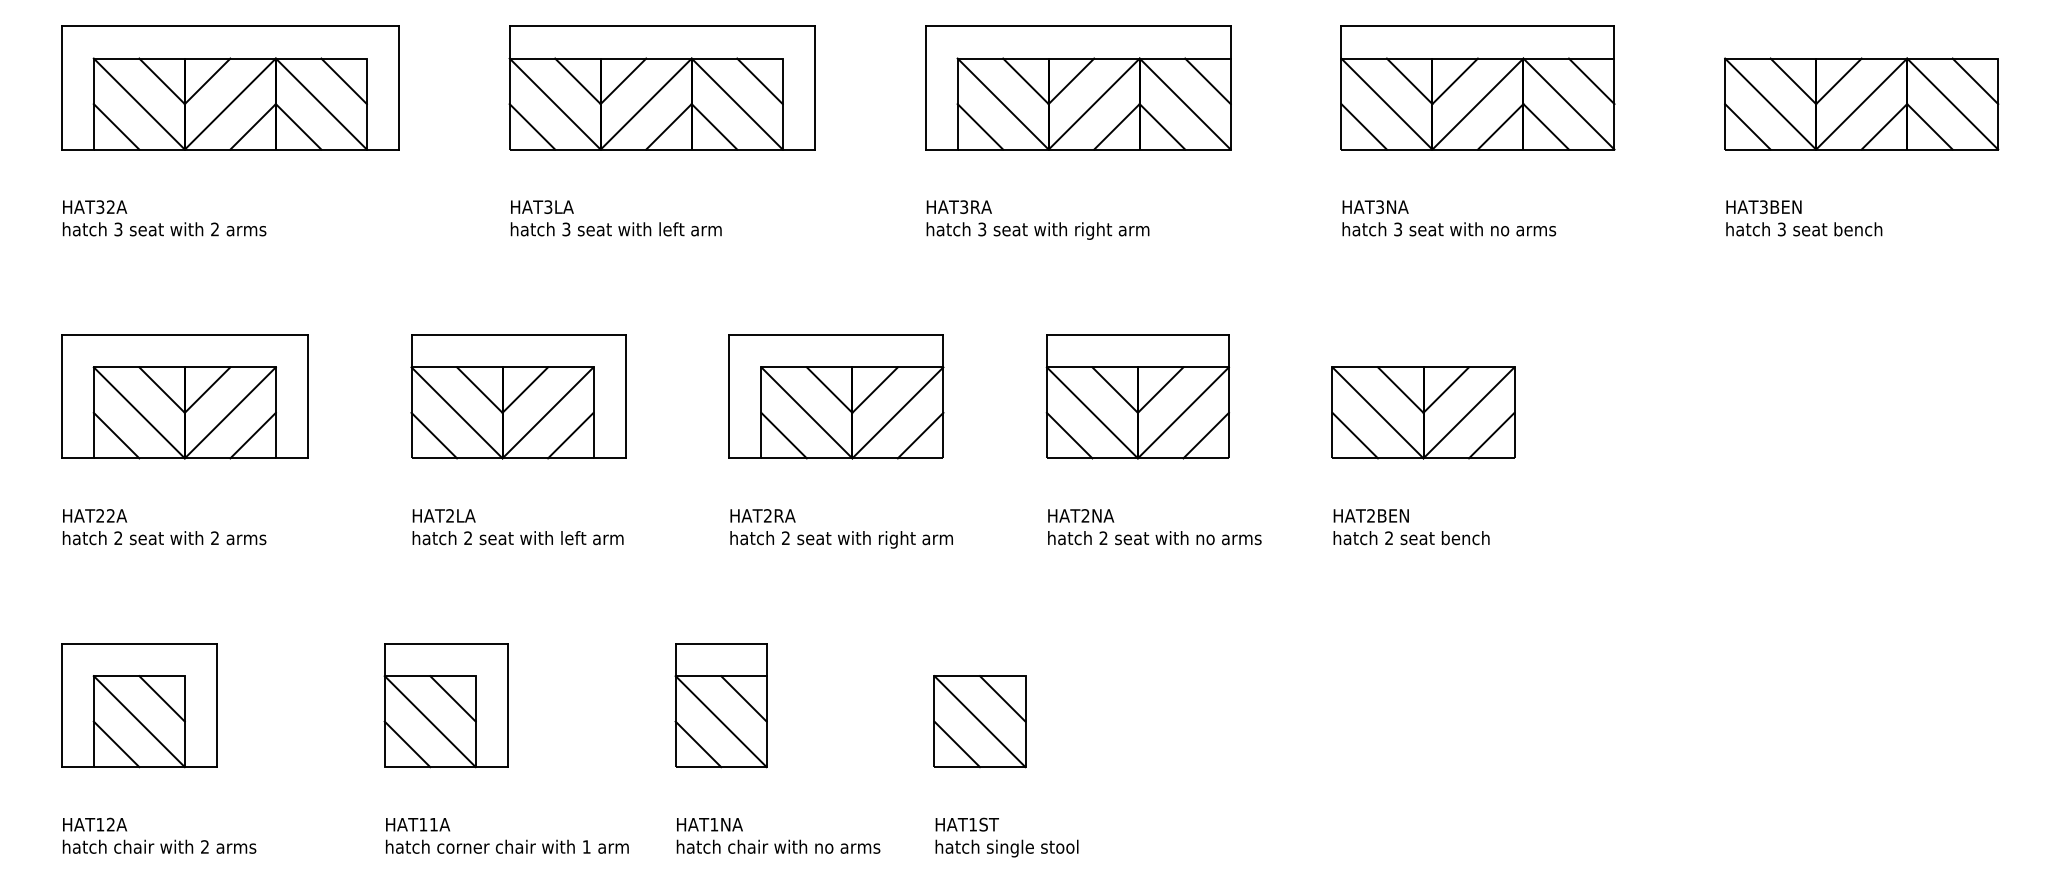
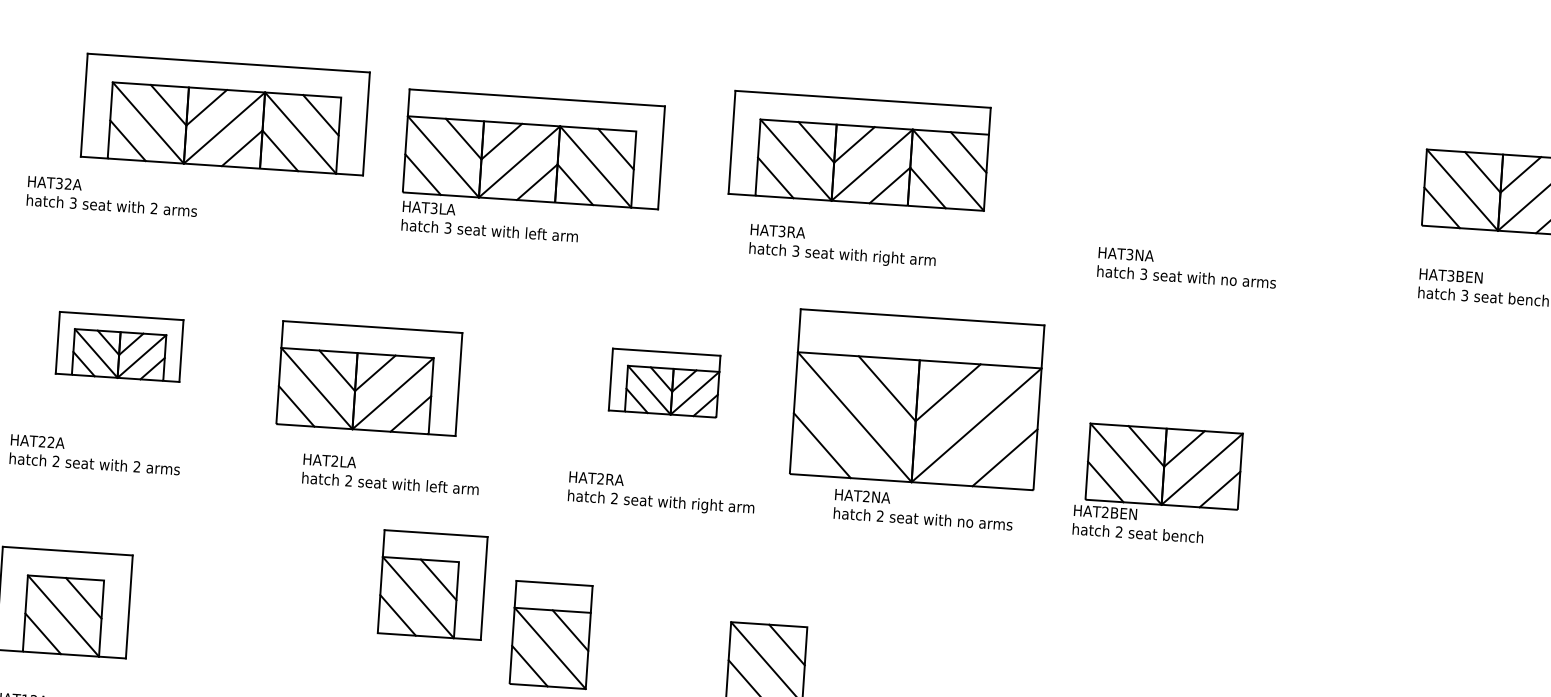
part: (230, 87) -> (225, 114), moved
part: (661, 87) -> (533, 148), moved
part: (1078, 87) -> (860, 150), moved
part: (1477, 87) -> (1218, 159), removed
part: (184, 396) -> (119, 346), size x0.6
part: (518, 396) -> (369, 378), moved
part: (836, 396) -> (664, 382), size x0.6
part: (1137, 396) -> (916, 399), size x1.6
part: (1423, 412) -> (1164, 466), moved
part: (445, 705) -> (432, 584), moved

